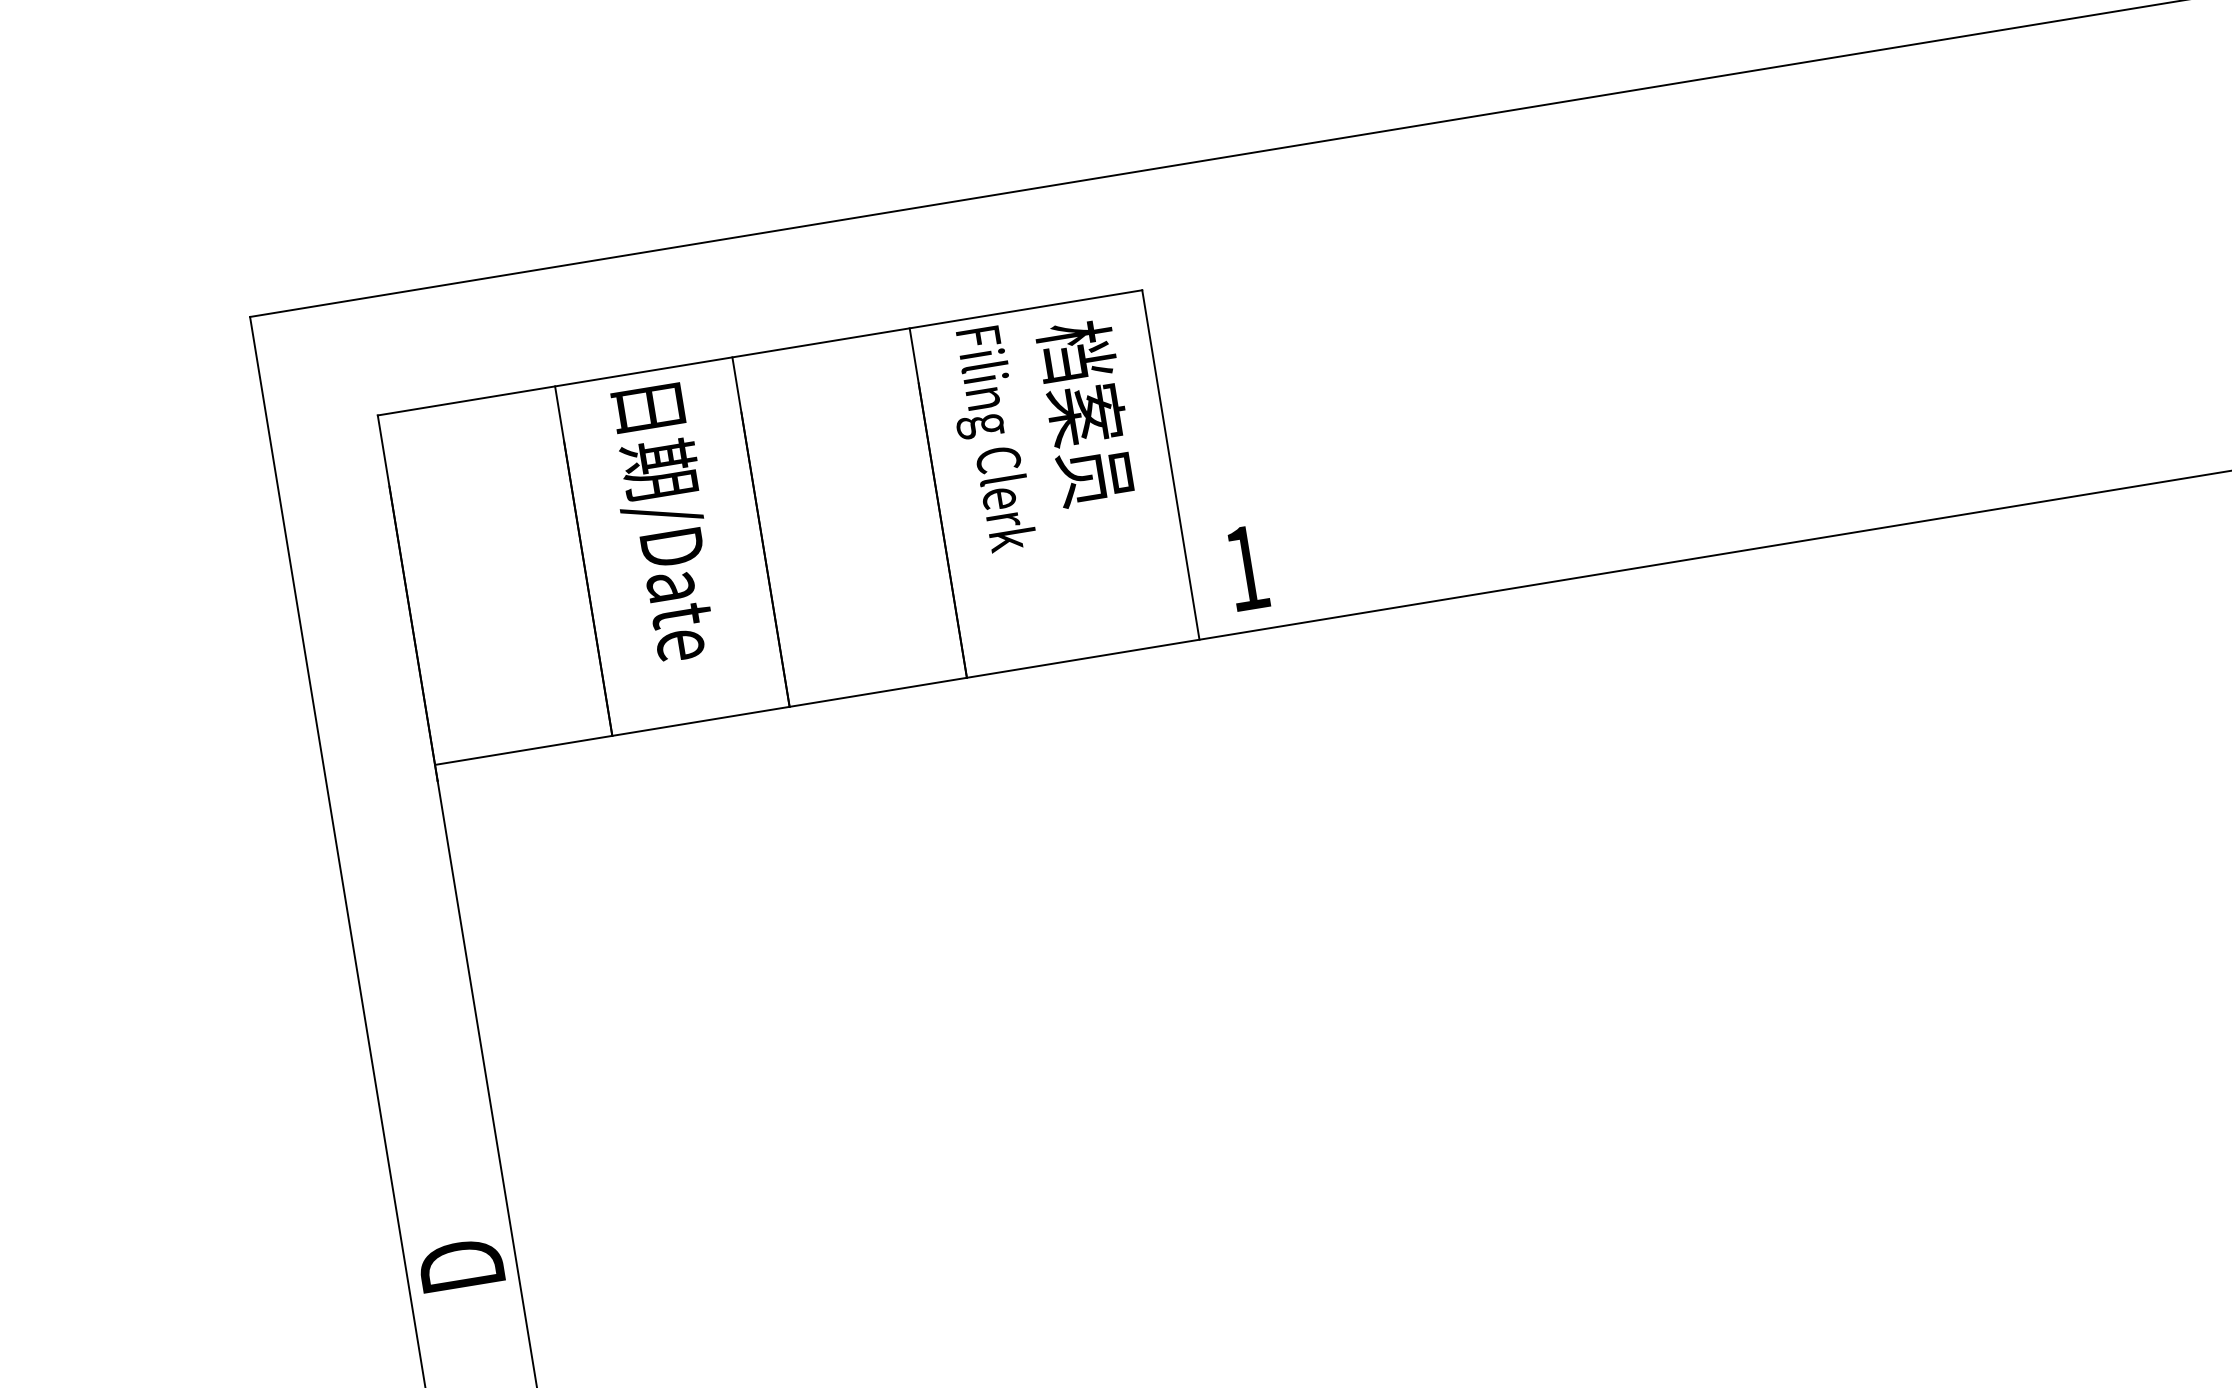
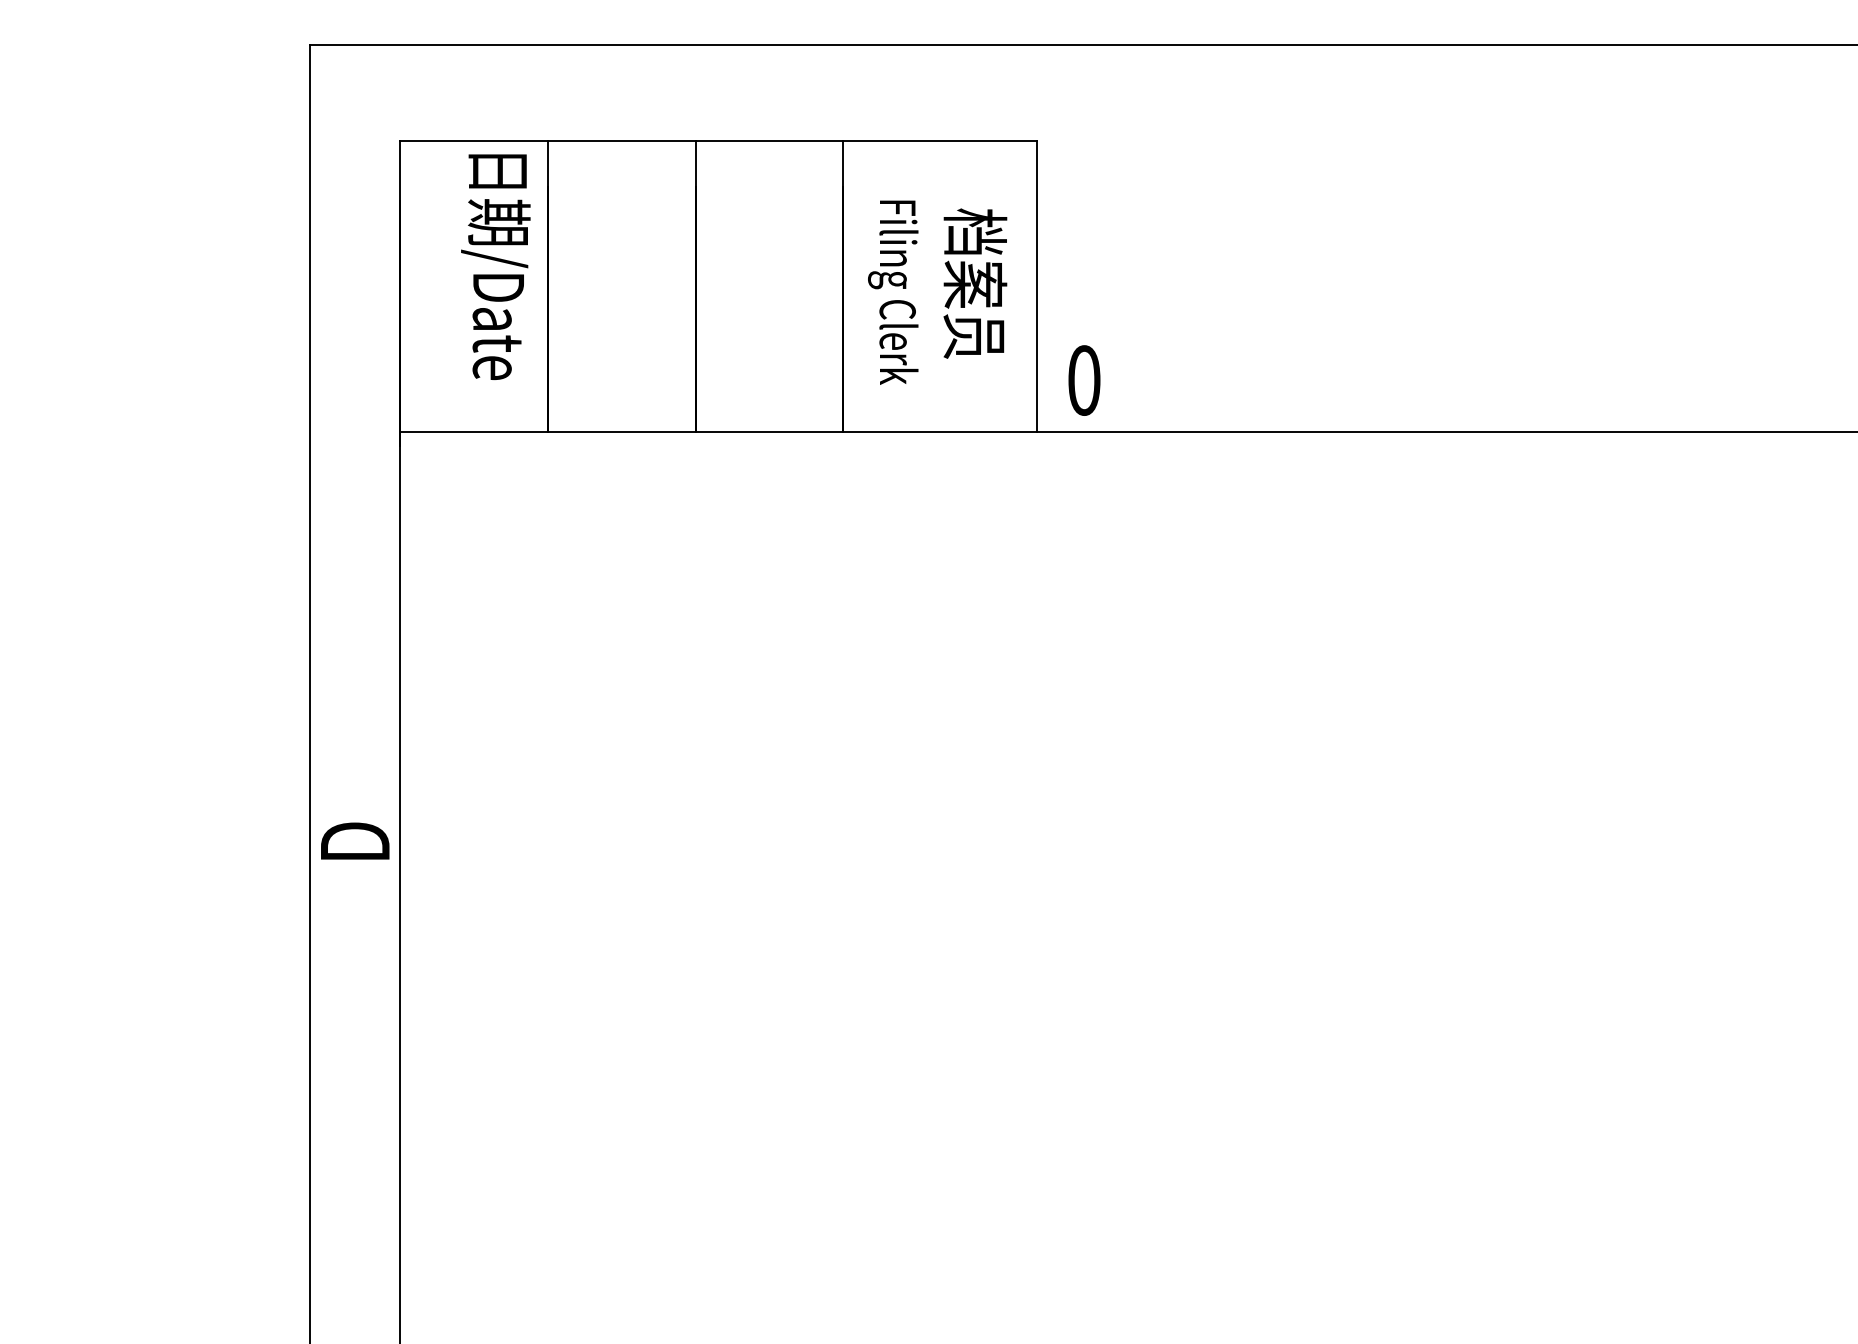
text: (1042, 431) -> (937, 292), moved
text: (664, 522) -> (495, 266), moved
text: (1246, 568) -> (1084, 380), 1 -> 0

